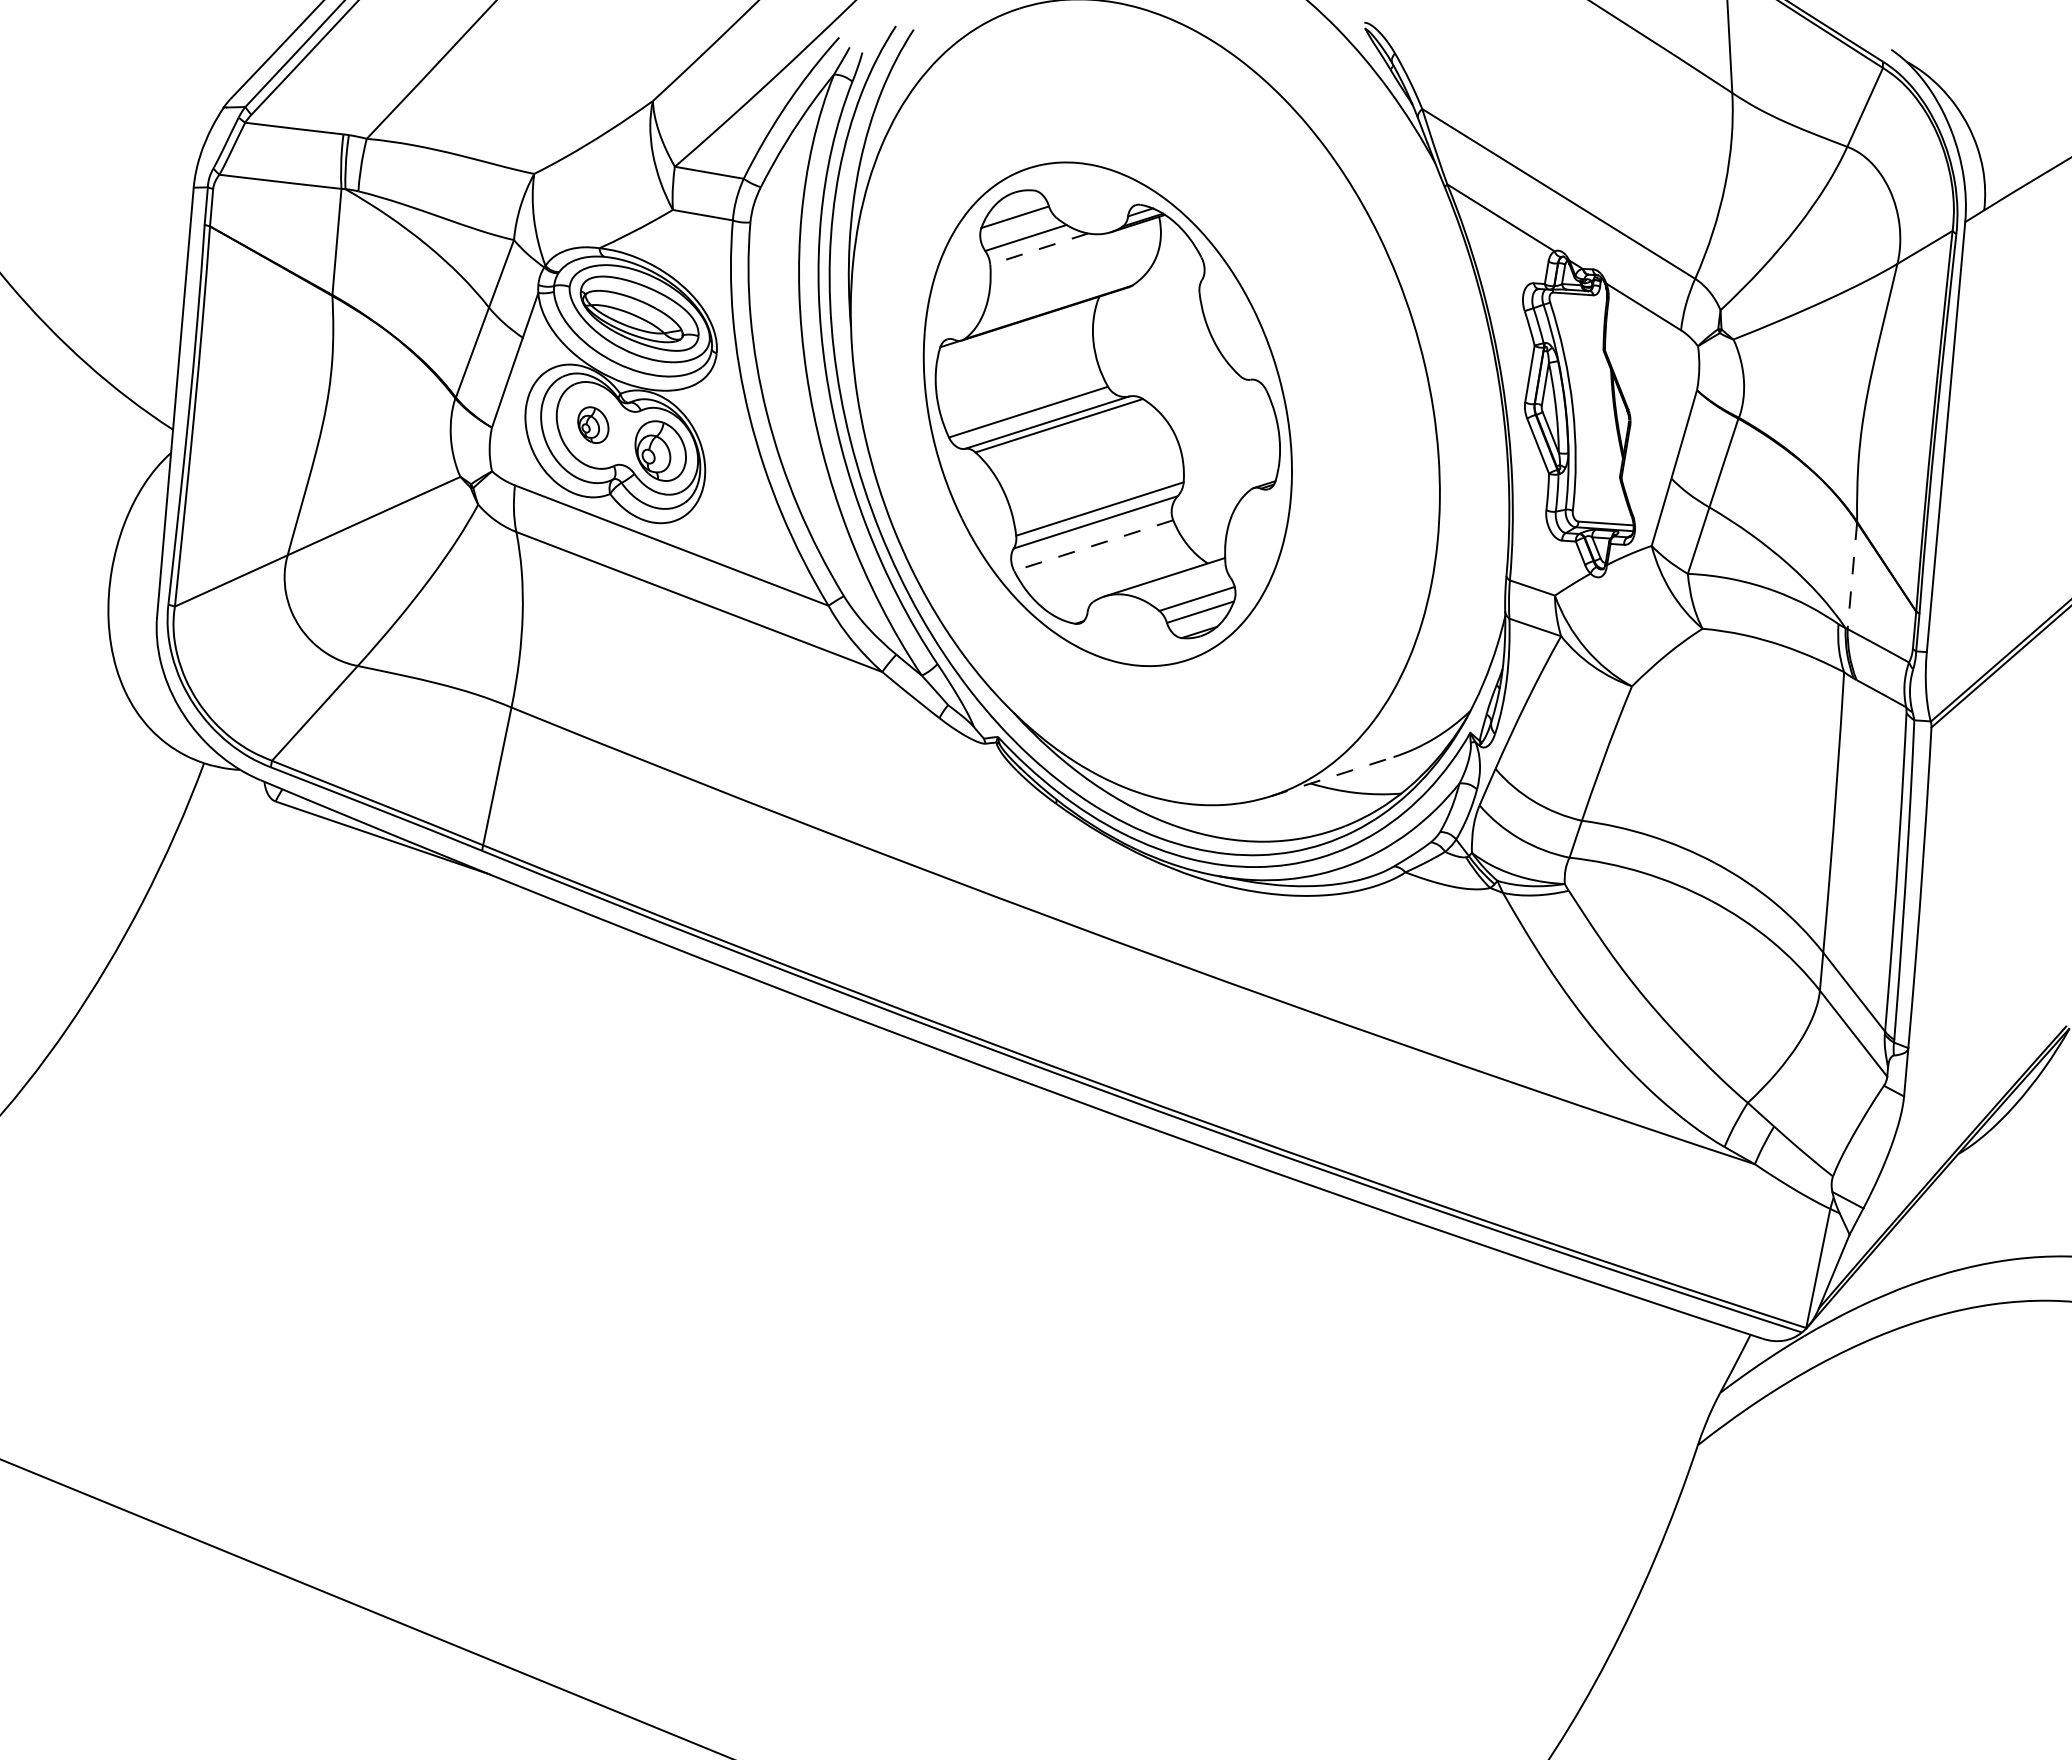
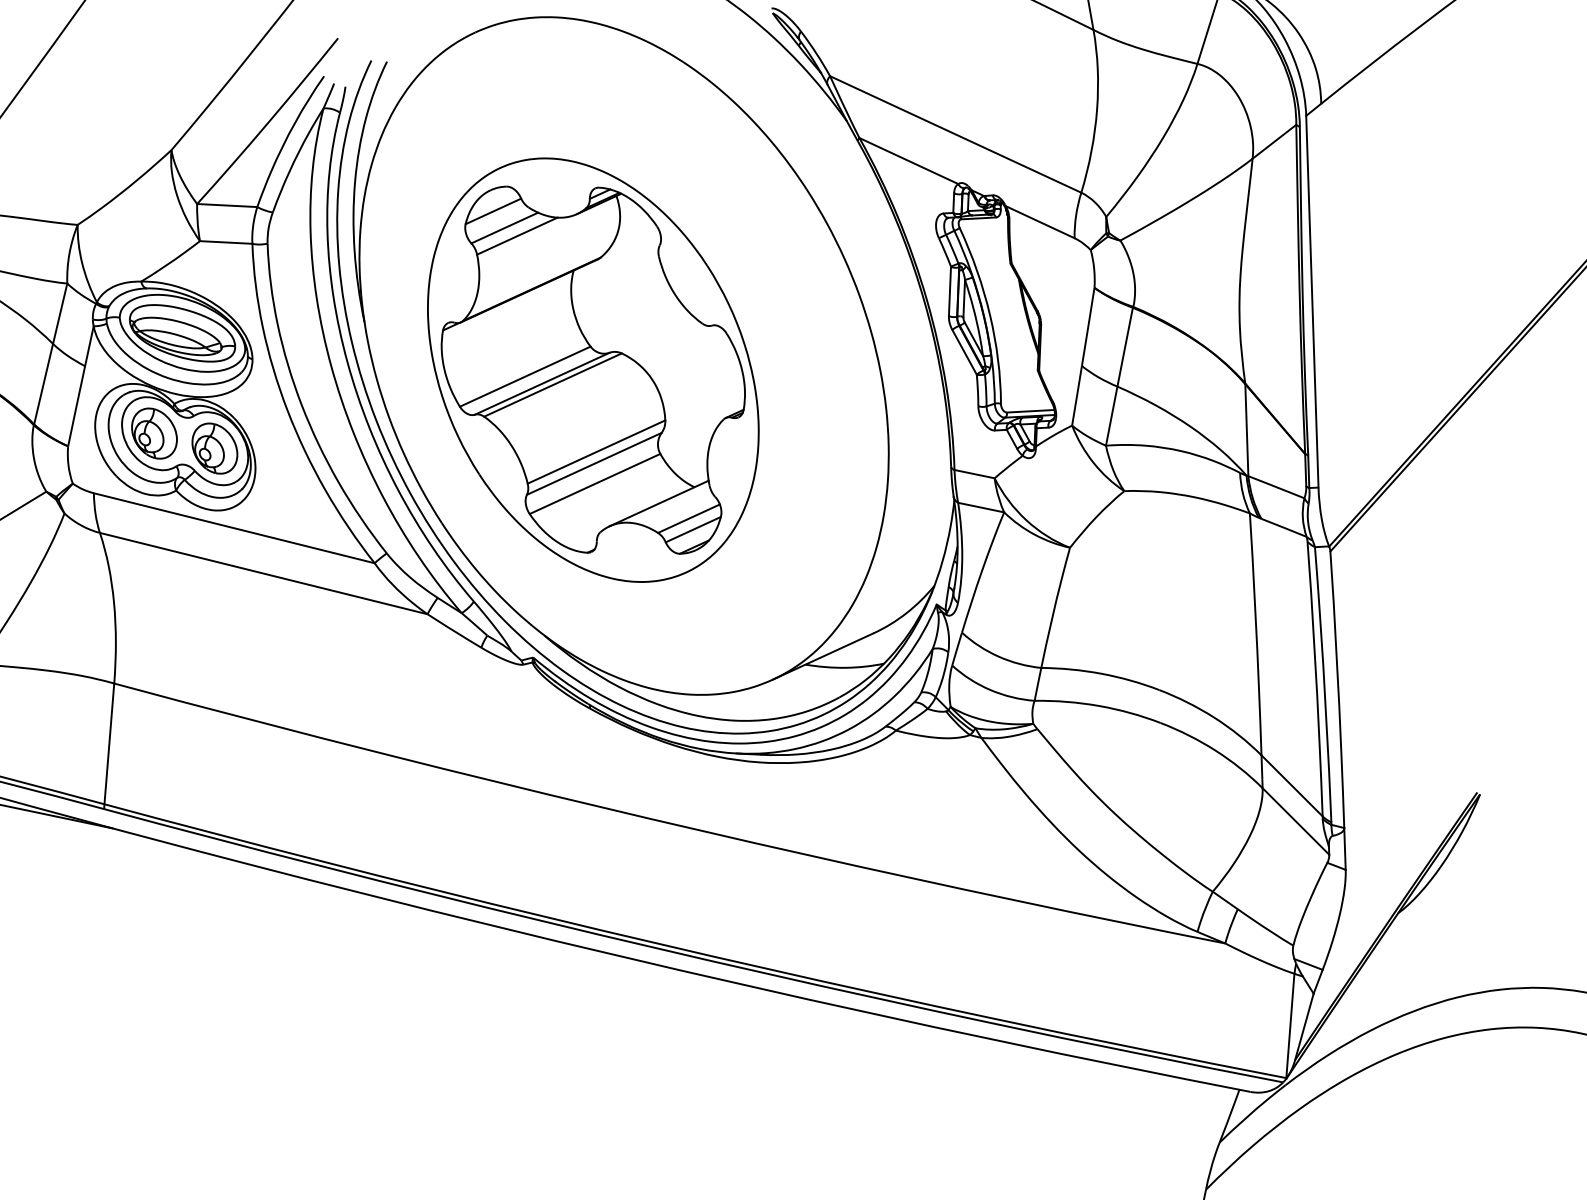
line: (1038, 249) -> (516, 236), dashed -> solid
part: (593, 424) -> (154, 432), size x1.67
line: (1093, 545) -> (594, 483), dashed -> solid
line: (1852, 576) -> (1247, 430), dashed -> solid
line: (1332, 776) -> (823, 656), dashed -> solid

